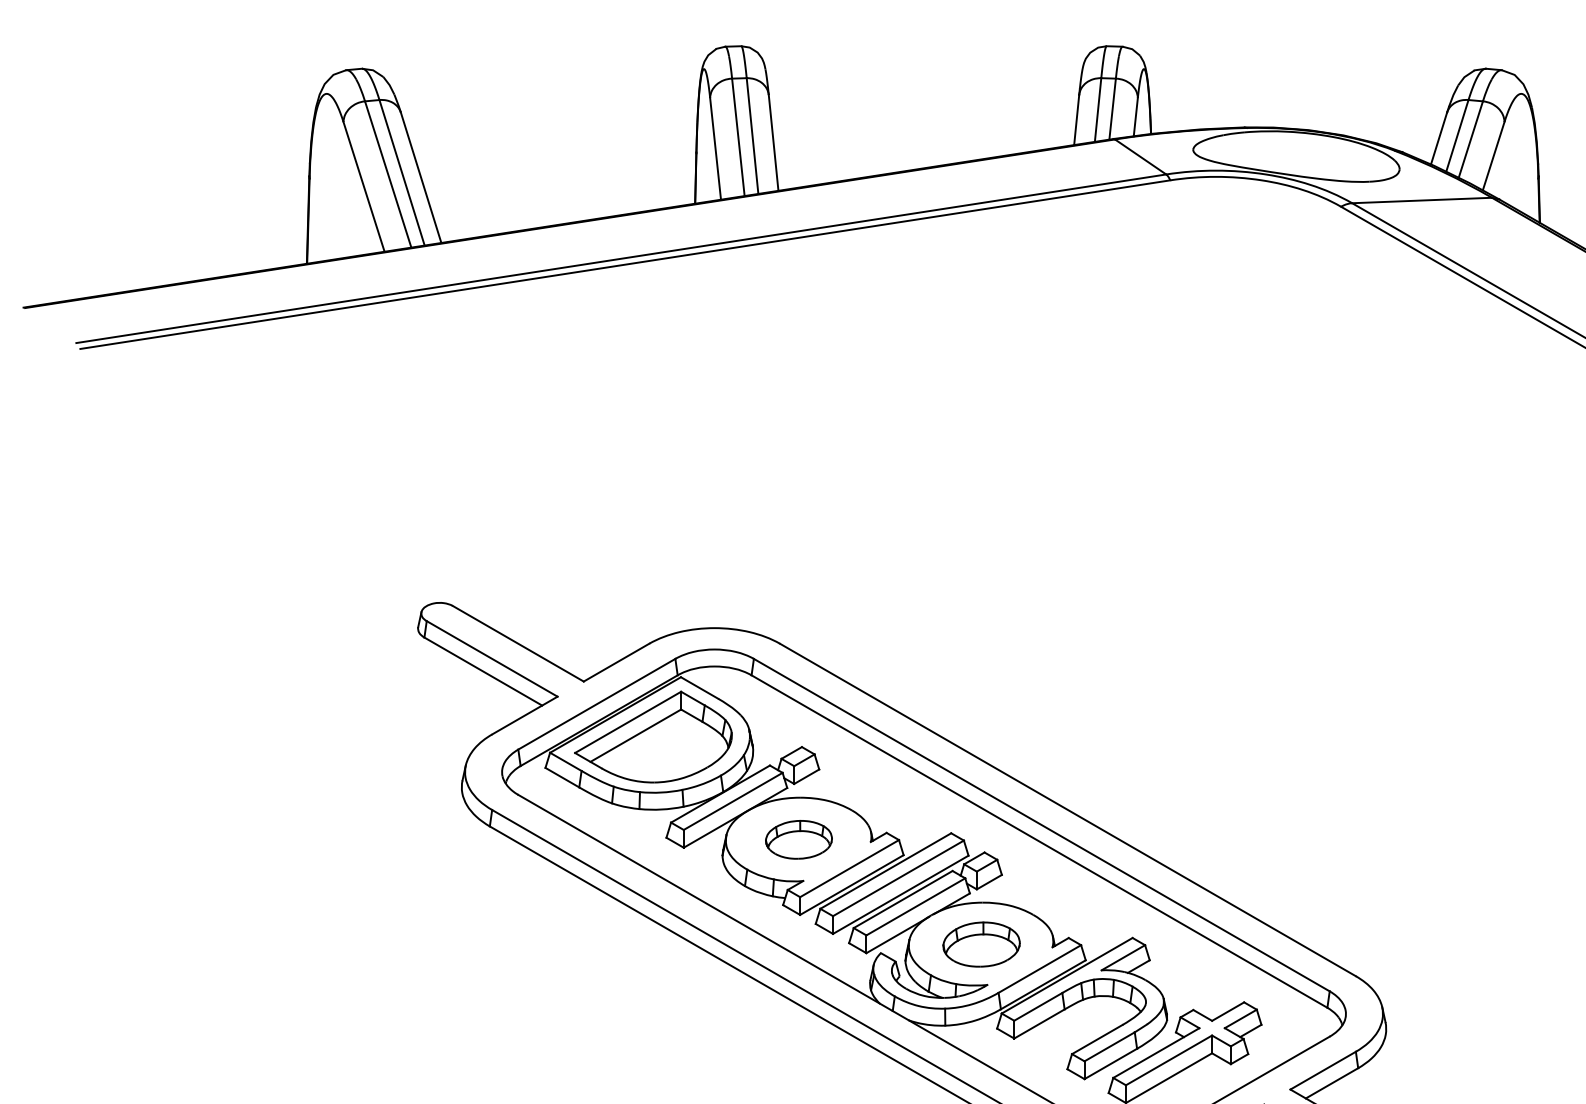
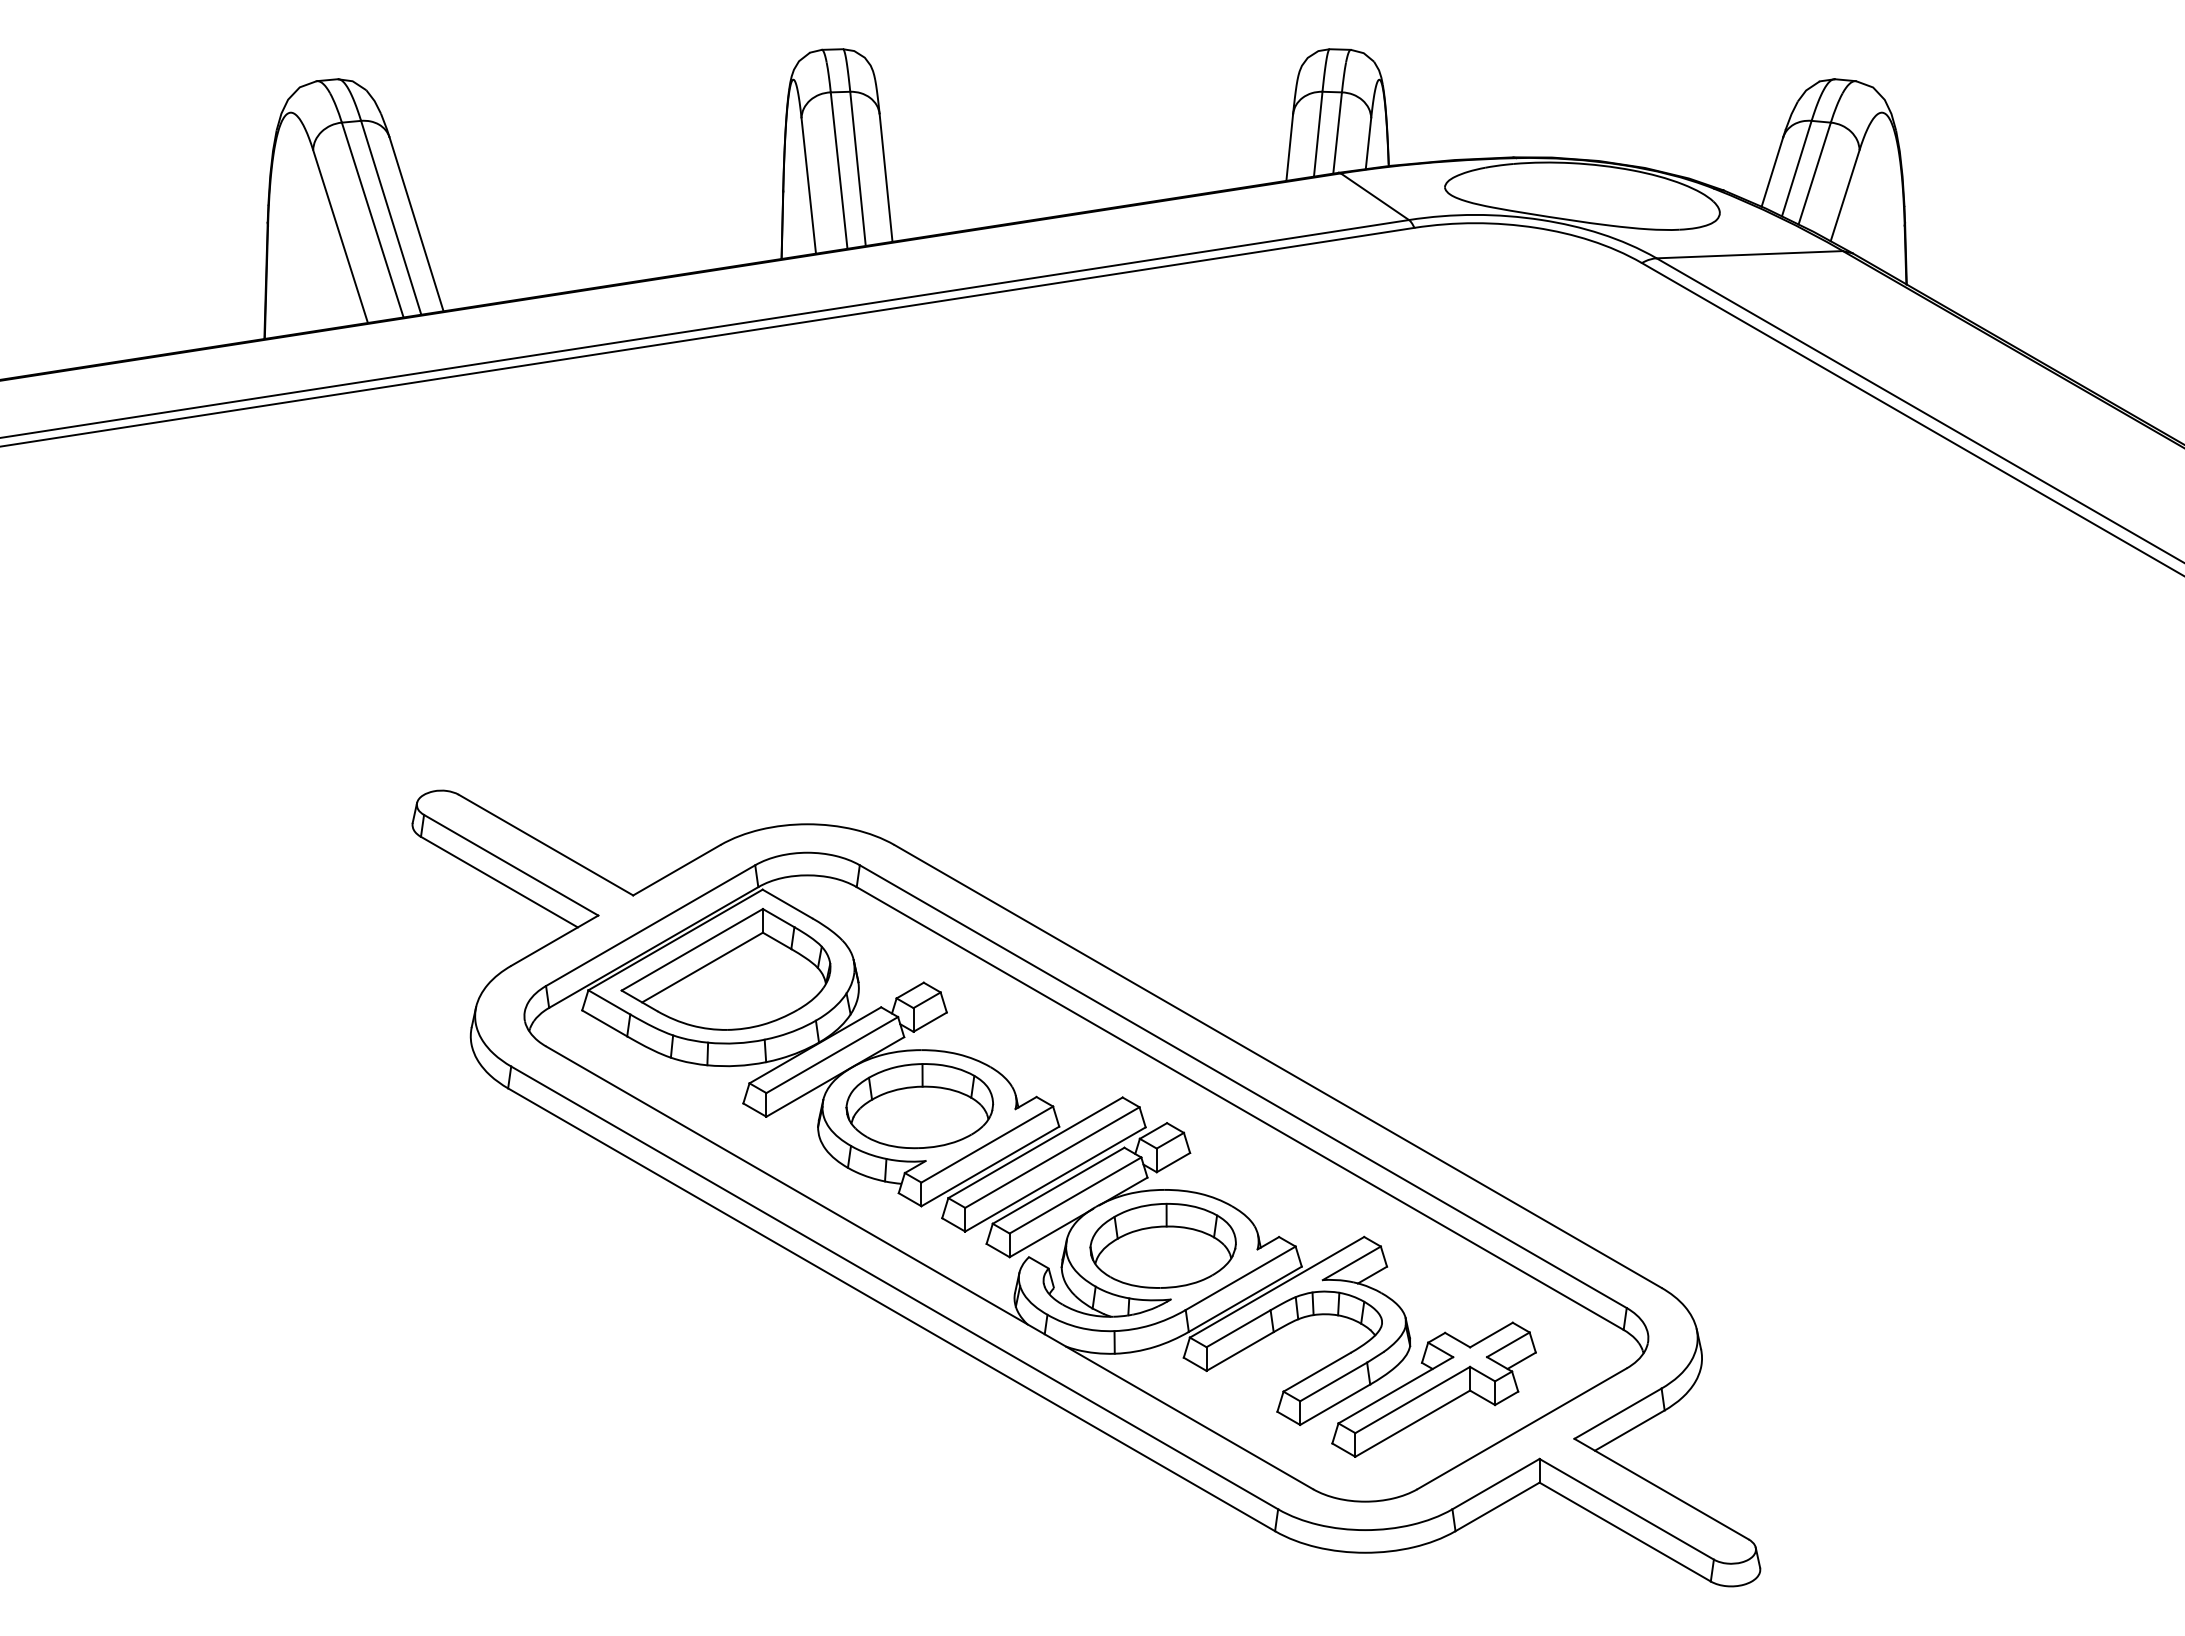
part: (798, 840) -> (919, 1106), size x1.67
part: (981, 944) -> (1162, 1245), size x1.43

